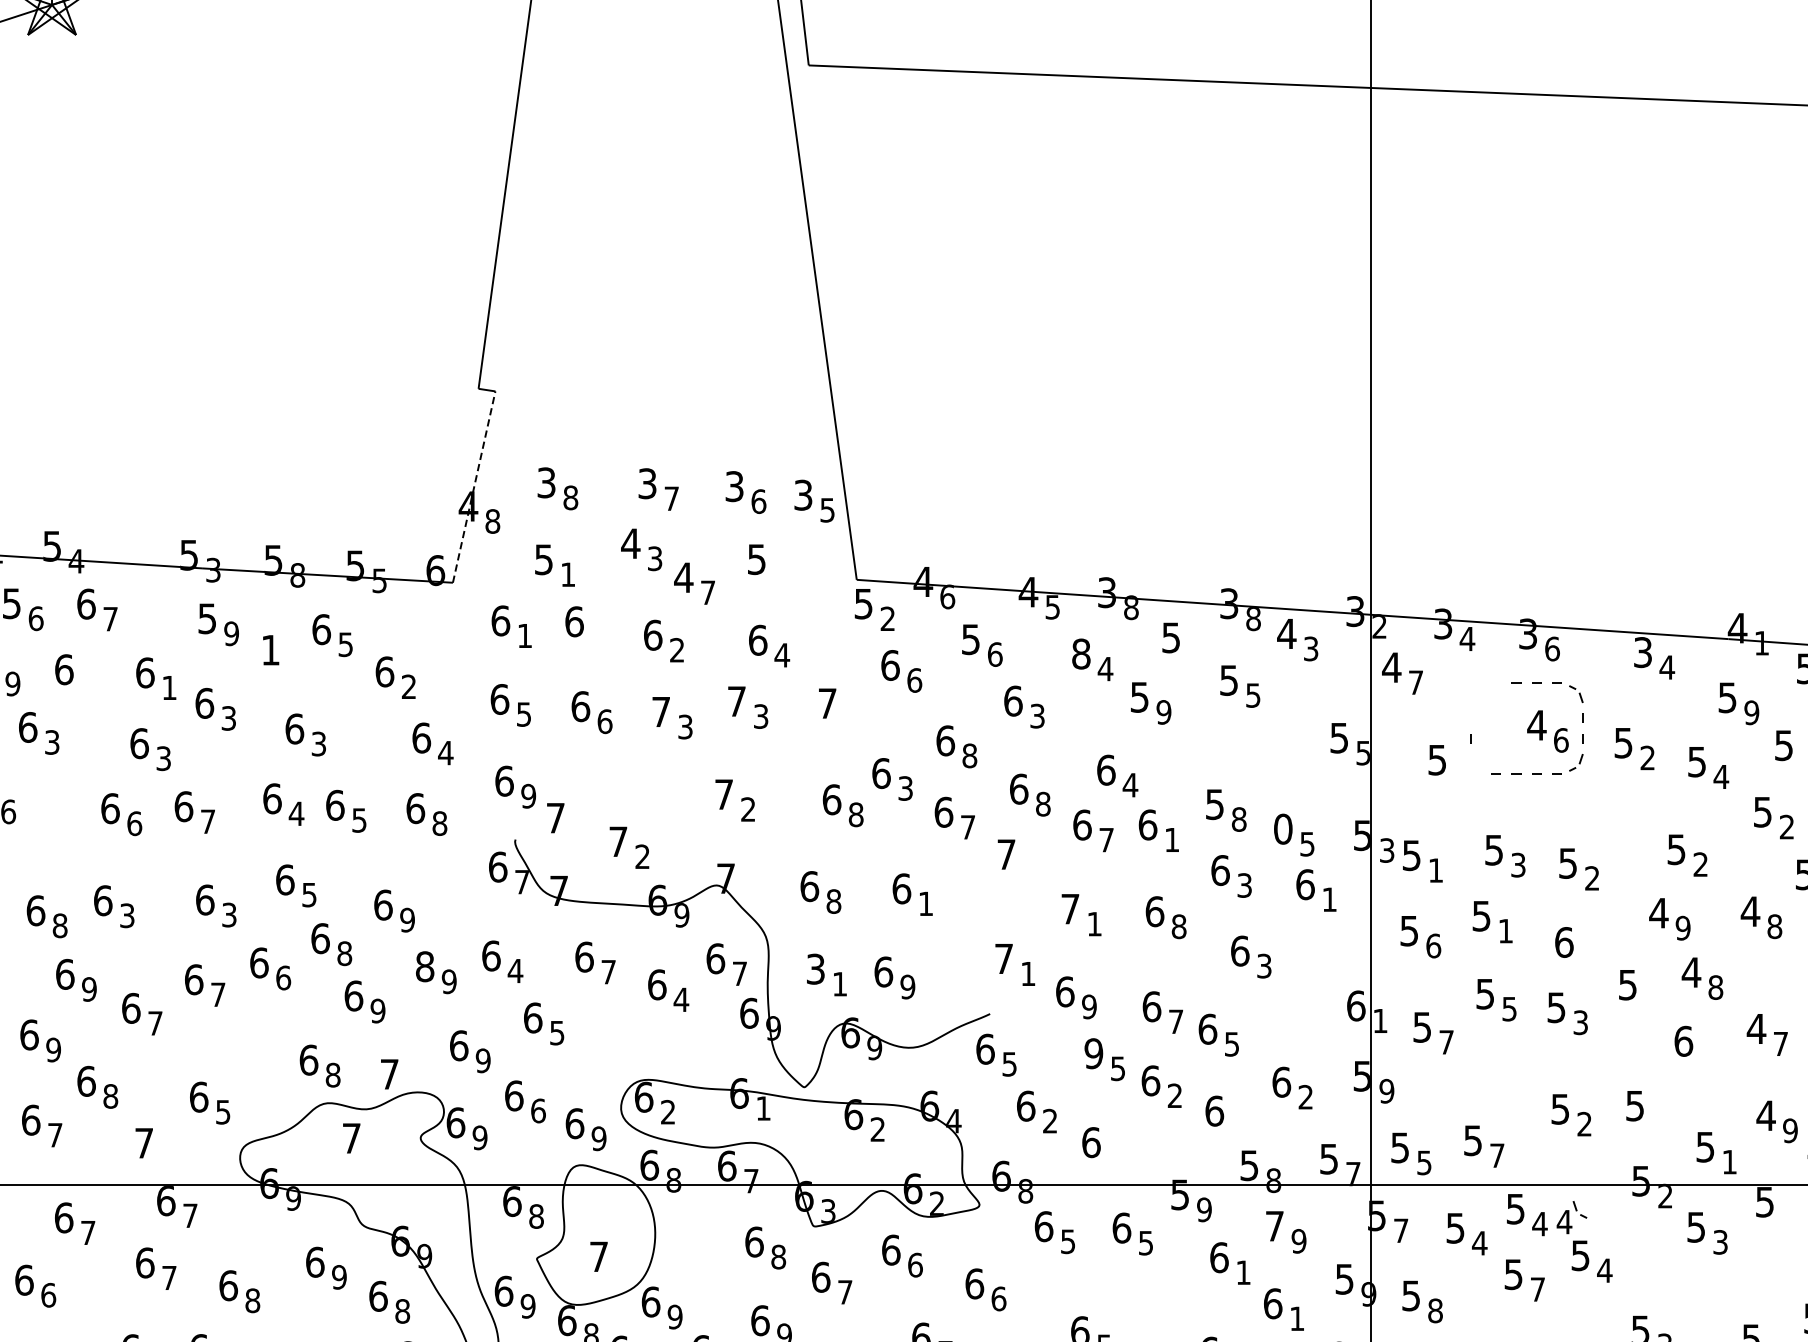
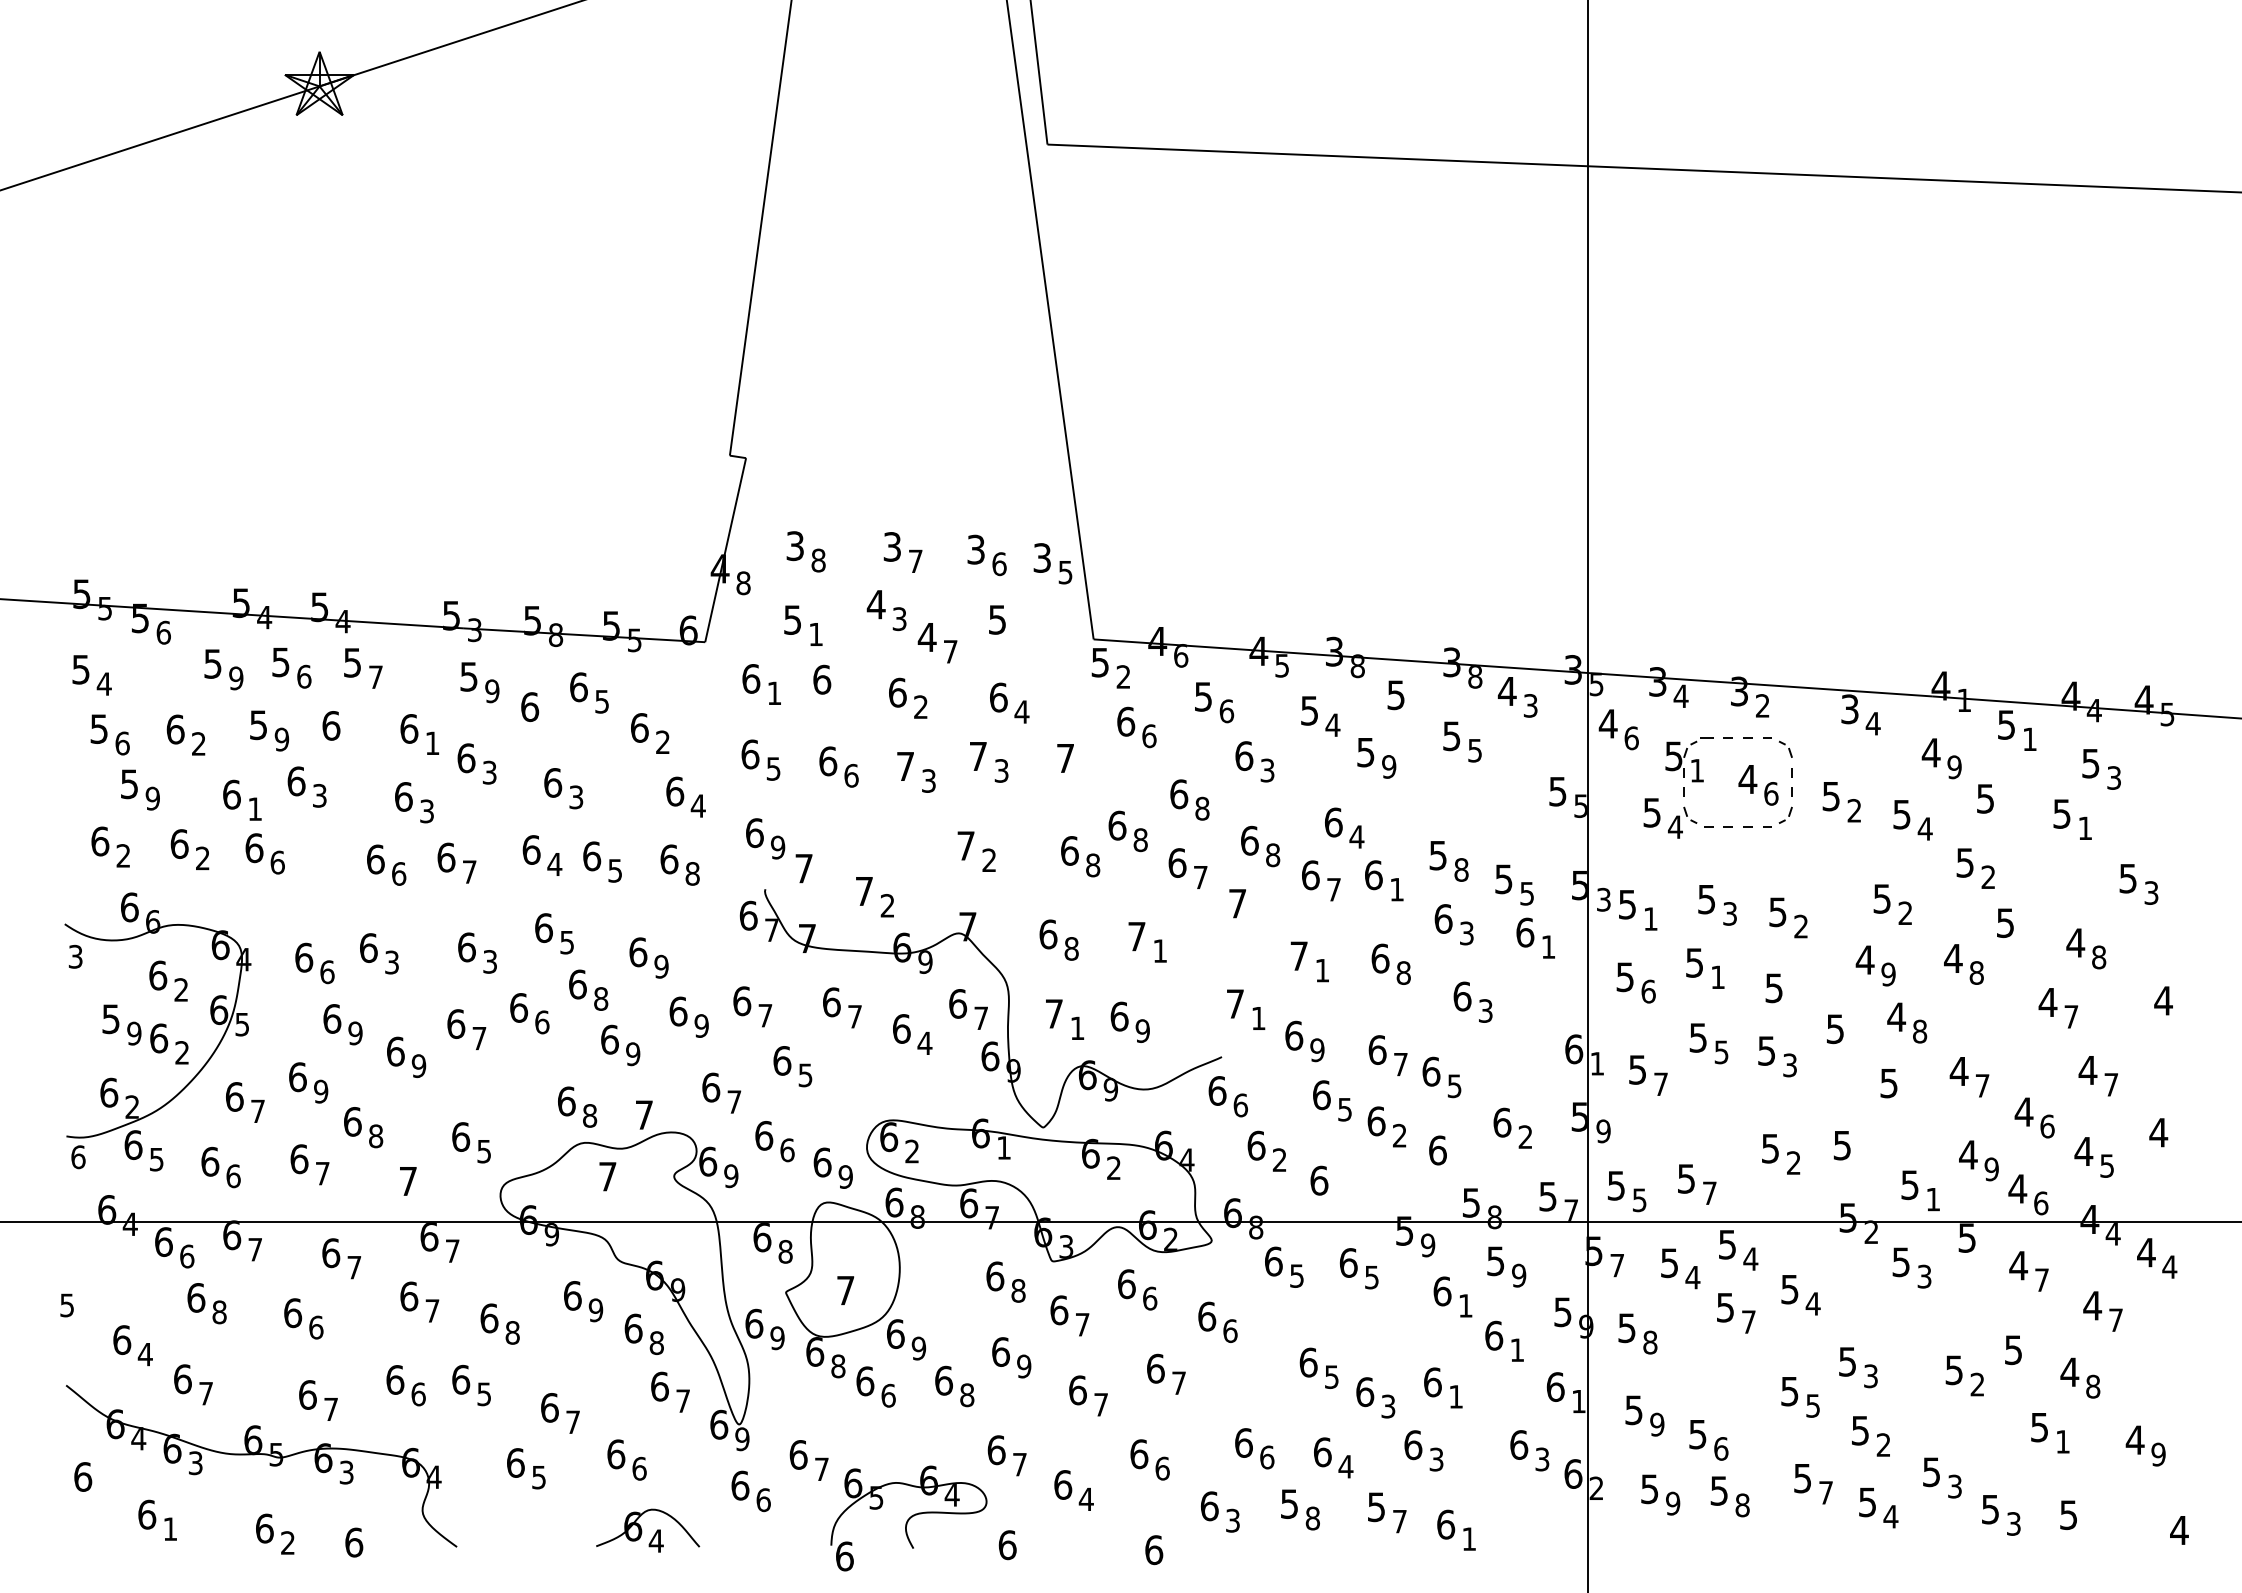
line: (474, 486) -> (725, 549), dashed -> solid
text: (86, 603) -> (352, 662), 6 -> 5
text: (1379, 626) -> (1596, 684), 2 -> 5
text: (1552, 648) -> (1762, 705), 6 -> 2
text: (271, 650) -> (530, 707), 1 -> 6
text: (1081, 653) -> (1309, 710), 8 -> 5
text: (1415, 682) -> (1631, 738), 7 -> 6
text: (1726, 697) -> (1930, 752), 5 -> 4
part: (1476, 704) -> (1689, 759), added
text: (905, 788) -> (1140, 840), 3 -> 8
text: (1282, 829) -> (1503, 879), 0 -> 5
text: (902, 888) -> (1137, 936), 6 -> 7
text: (60, 925) -> (327, 971), 8 -> 6
text: (1564, 942) -> (1774, 988), 6 -> 5
text: (425, 966) -> (678, 1011), 8 -> 6
text: (815, 968) -> (1053, 1013), 3 -> 7
text: (514, 970) -> (764, 1015), 4 -> 7
text: (154, 1023) -> (418, 1066), 7 -> 9
text: (1684, 1041) -> (1889, 1083), 6 -> 5
text: (1093, 1053) -> (1321, 1095), 9 -> 6
text: (483, 1060) -> (734, 1101), 9 -> 7
text: (1009, 1064) -> (1240, 1105), 5 -> 6
part: (1571, 1217) -> (1682, 822), moved
text: (1274, 1226) -> (1495, 1261), 7 -> 5

